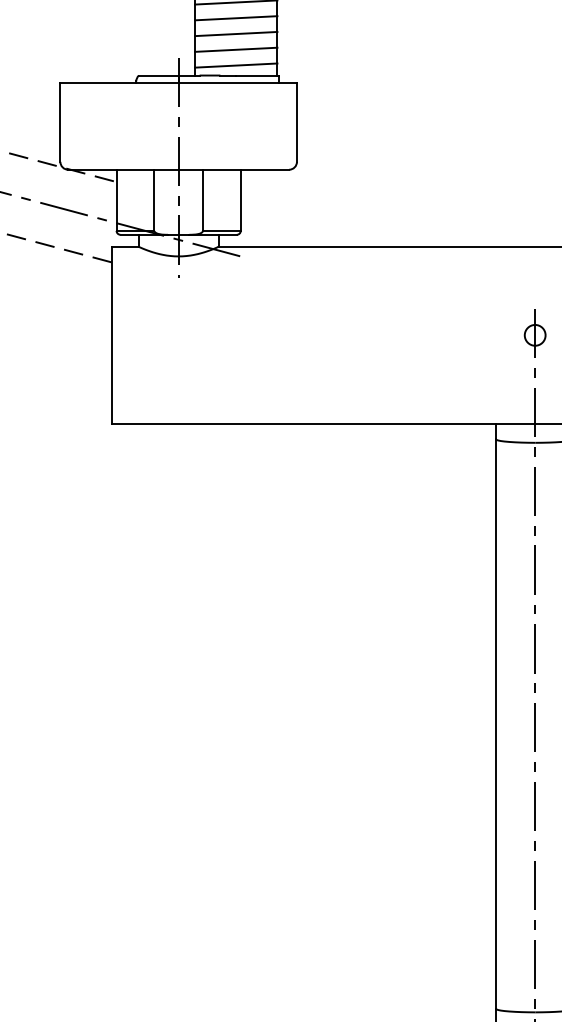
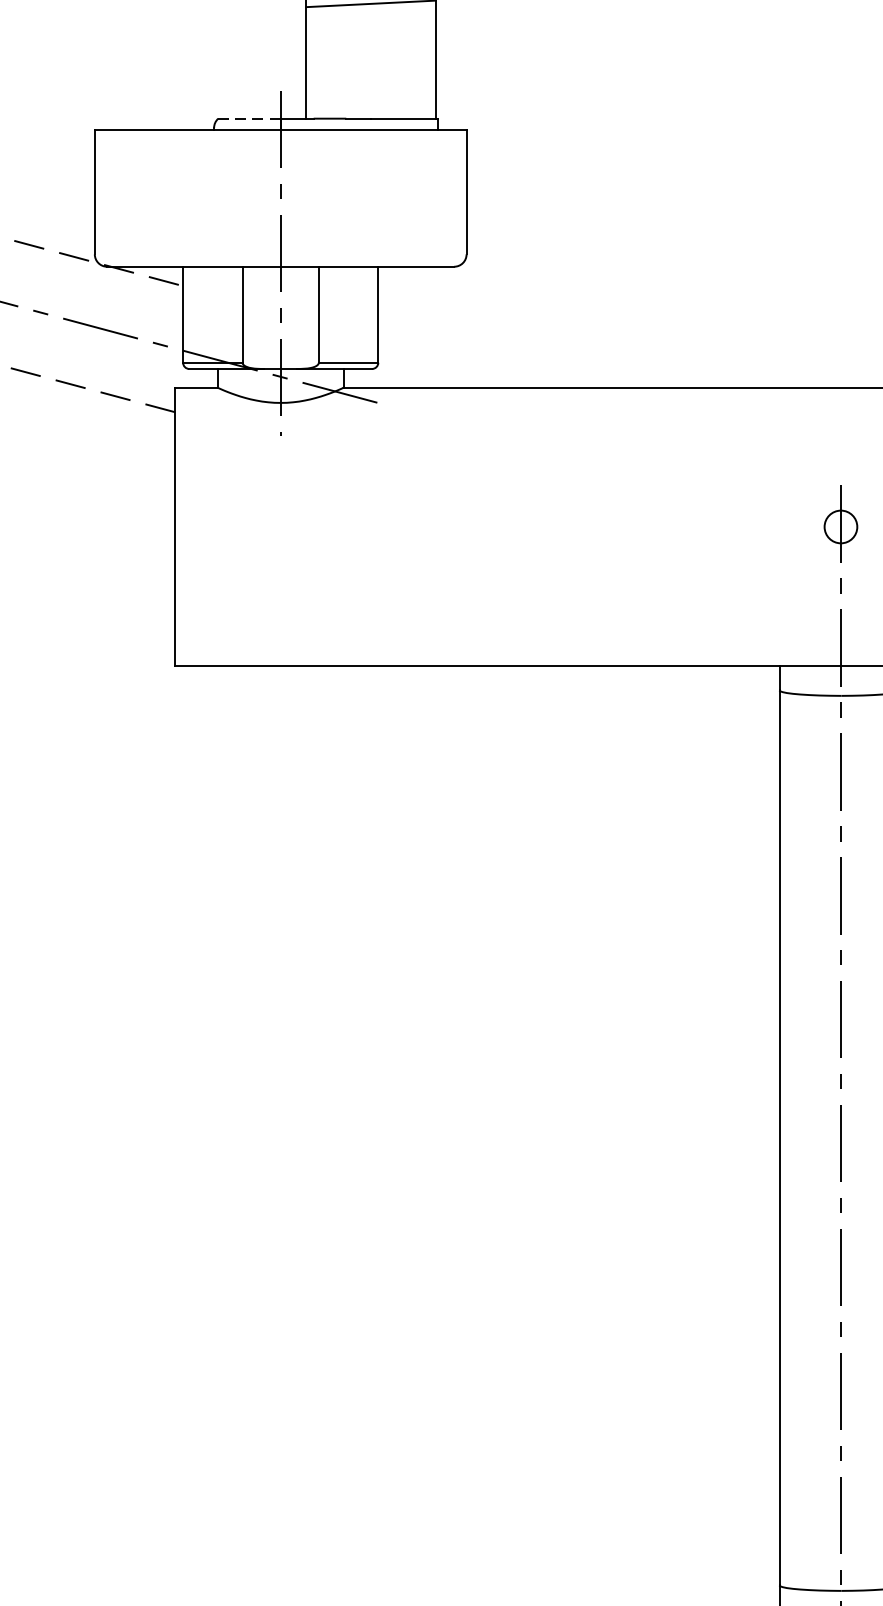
line: (236, 18) -> (371, 29), removed
line: (236, 33) -> (371, 52), removed
line: (236, 49) -> (371, 77), removed
line: (236, 65) -> (371, 102), removed
line: (158, 75) -> (248, 118), solid -> dashed

